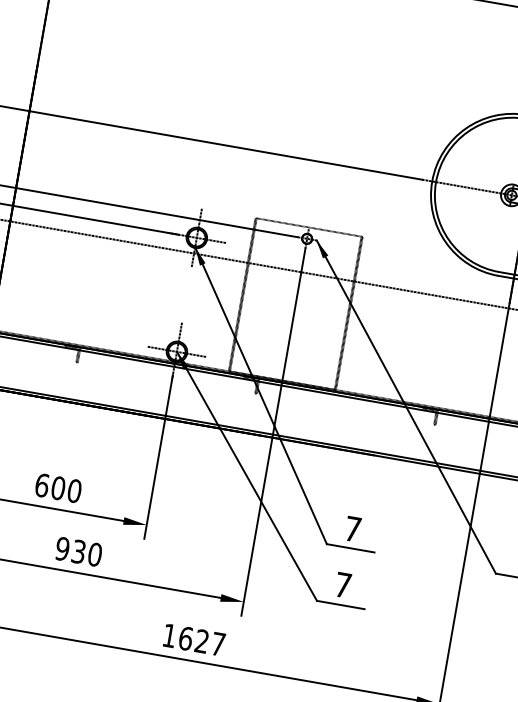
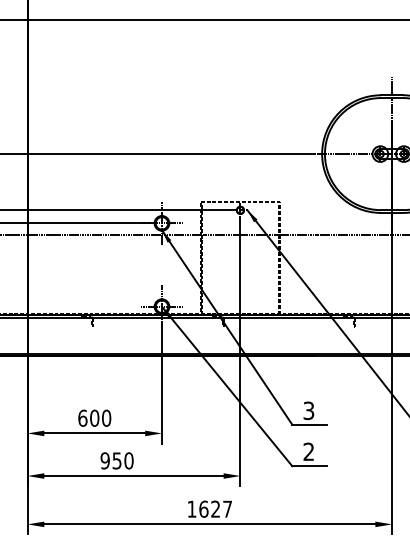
text: (352, 528) -> (308, 410), 7 -> 3
text: (79, 551) -> (117, 460), 930 -> 950
text: (342, 584) -> (308, 451), 7 -> 2

